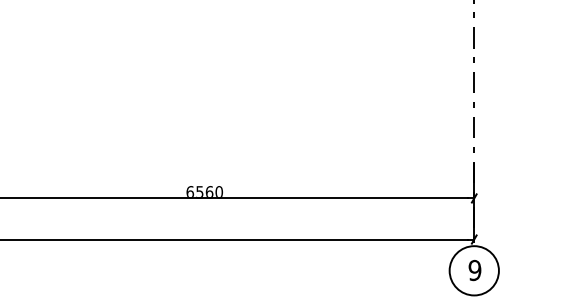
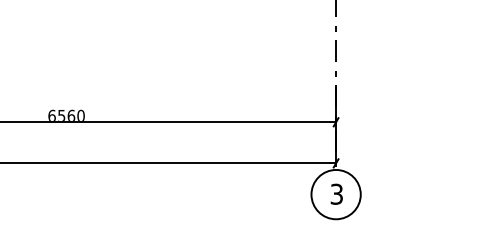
text: (474, 270) -> (336, 194), 9 -> 3

